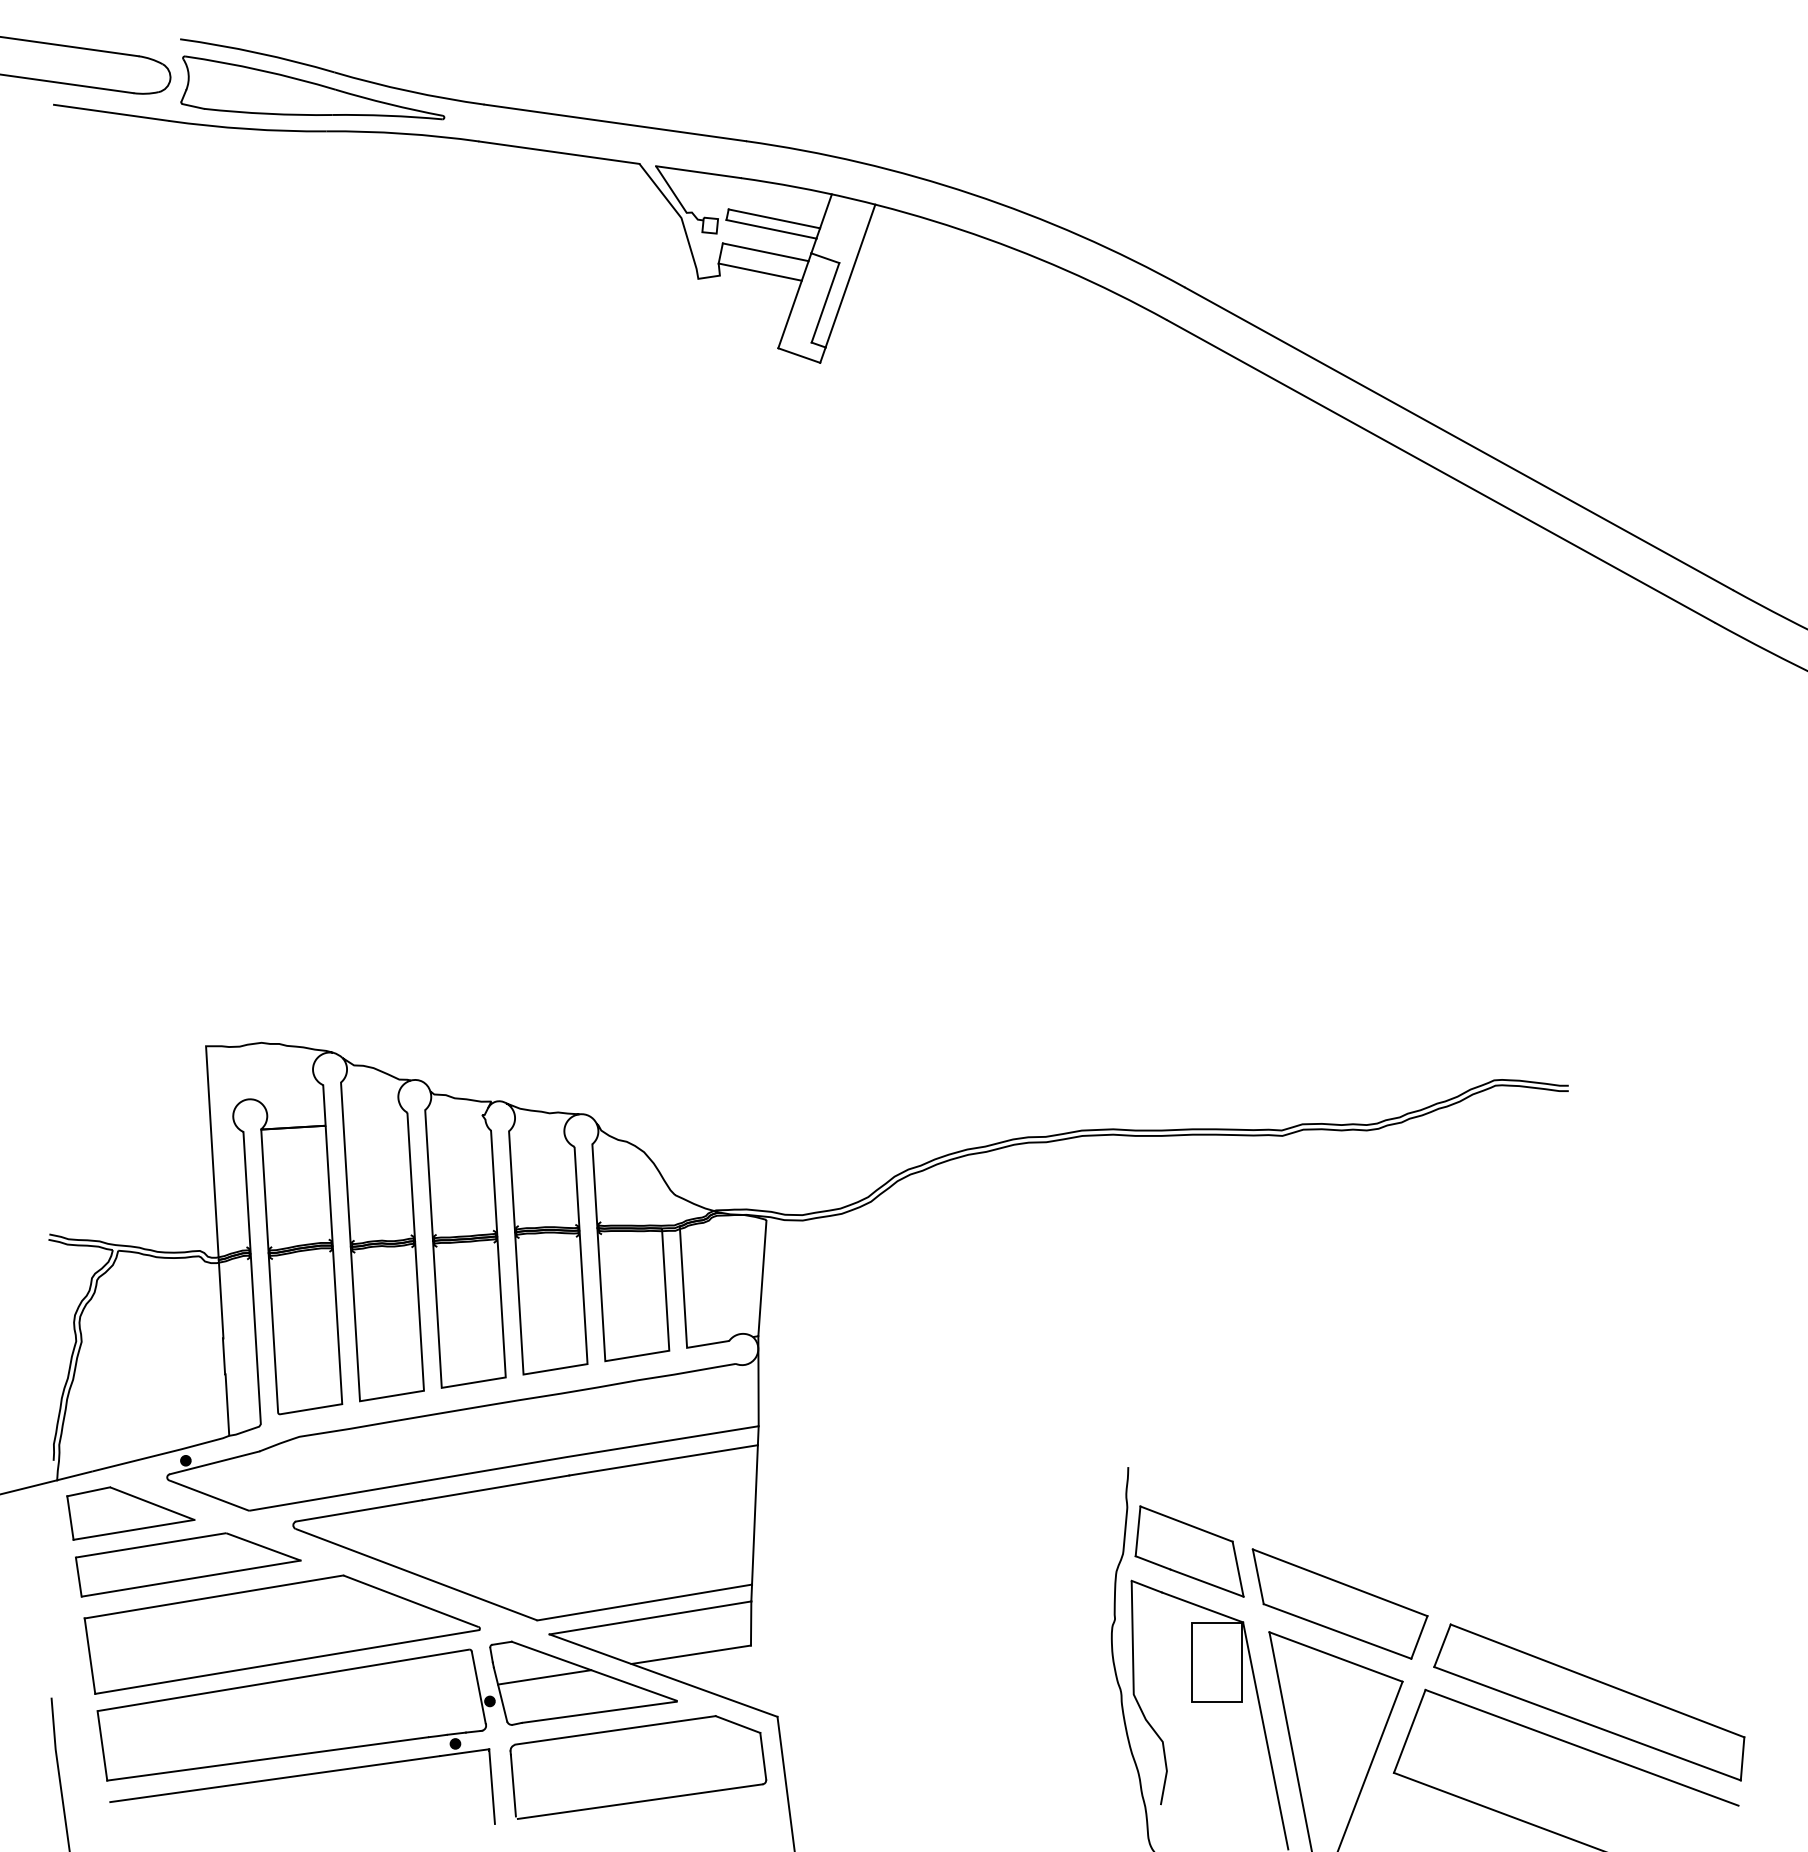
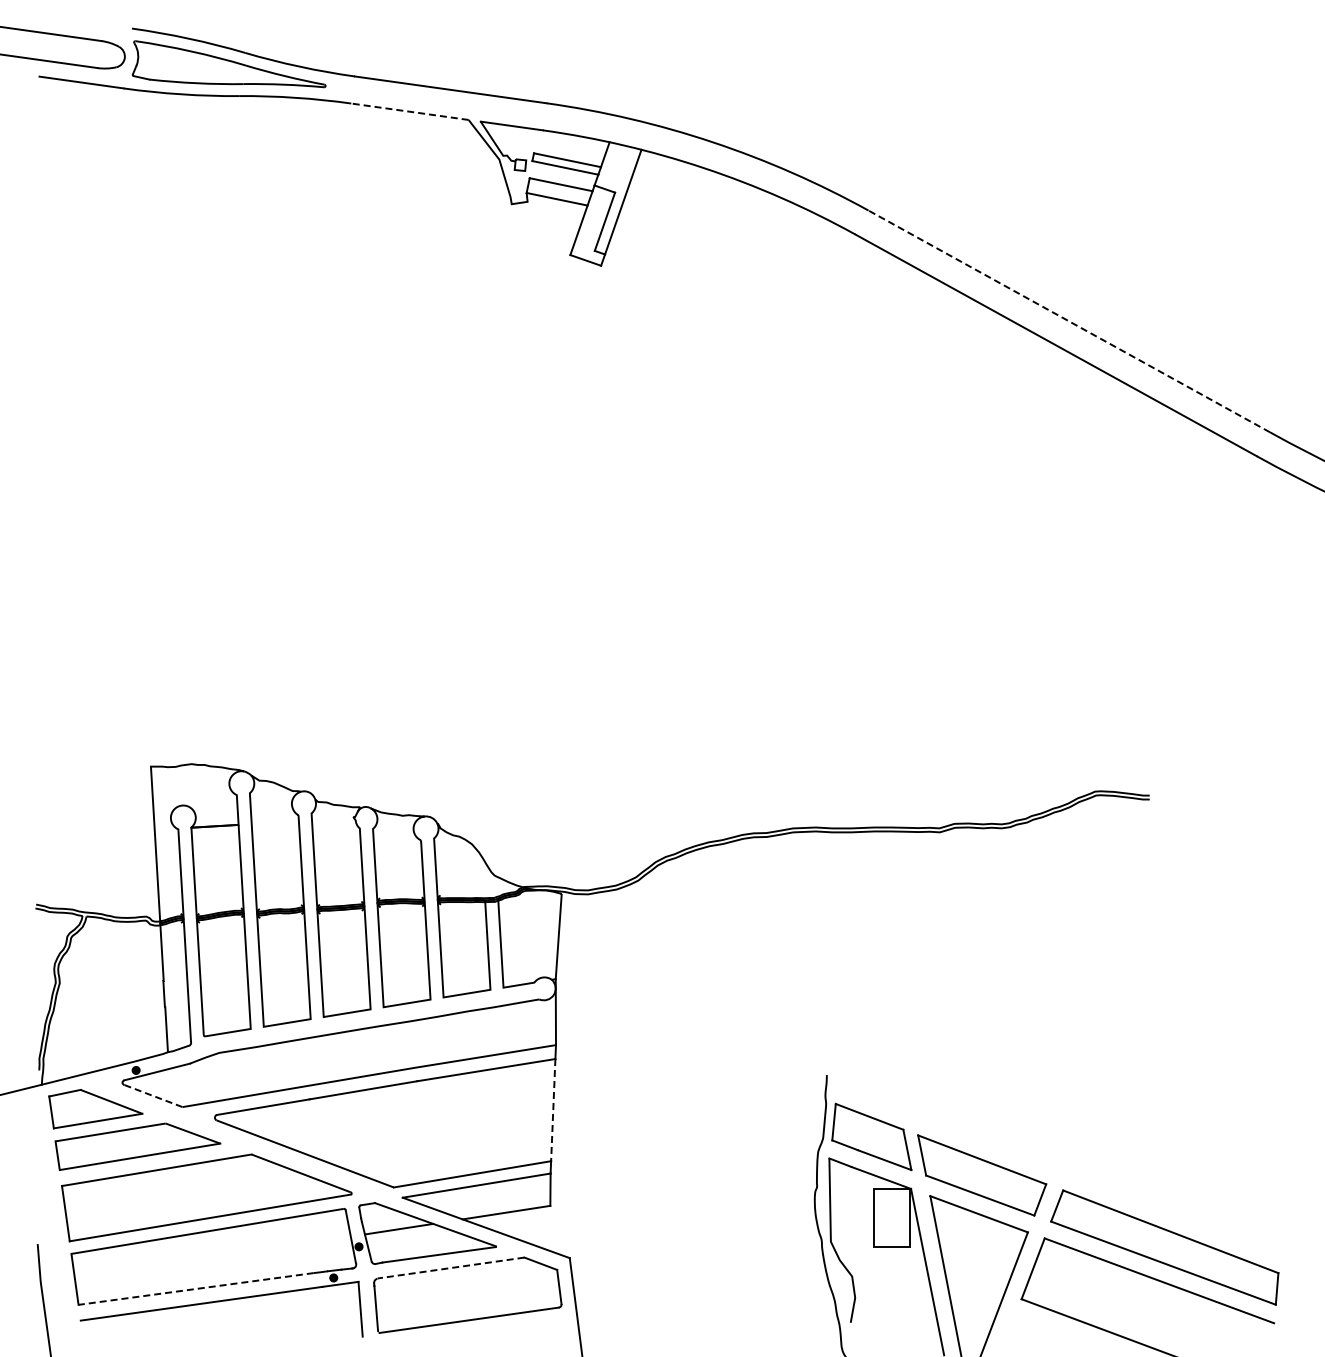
line: (558, 152) -> (409, 111), solid -> dashed
line: (1457, 438) -> (1068, 321), solid -> dashed
line: (209, 1496) -> (153, 1096), solid -> dashed
line: (755, 1515) -> (553, 1110), solid -> dashed
line: (614, 1730) -> (450, 1268), solid -> dashed
line: (268, 1758) -> (196, 1288), solid -> dashed

